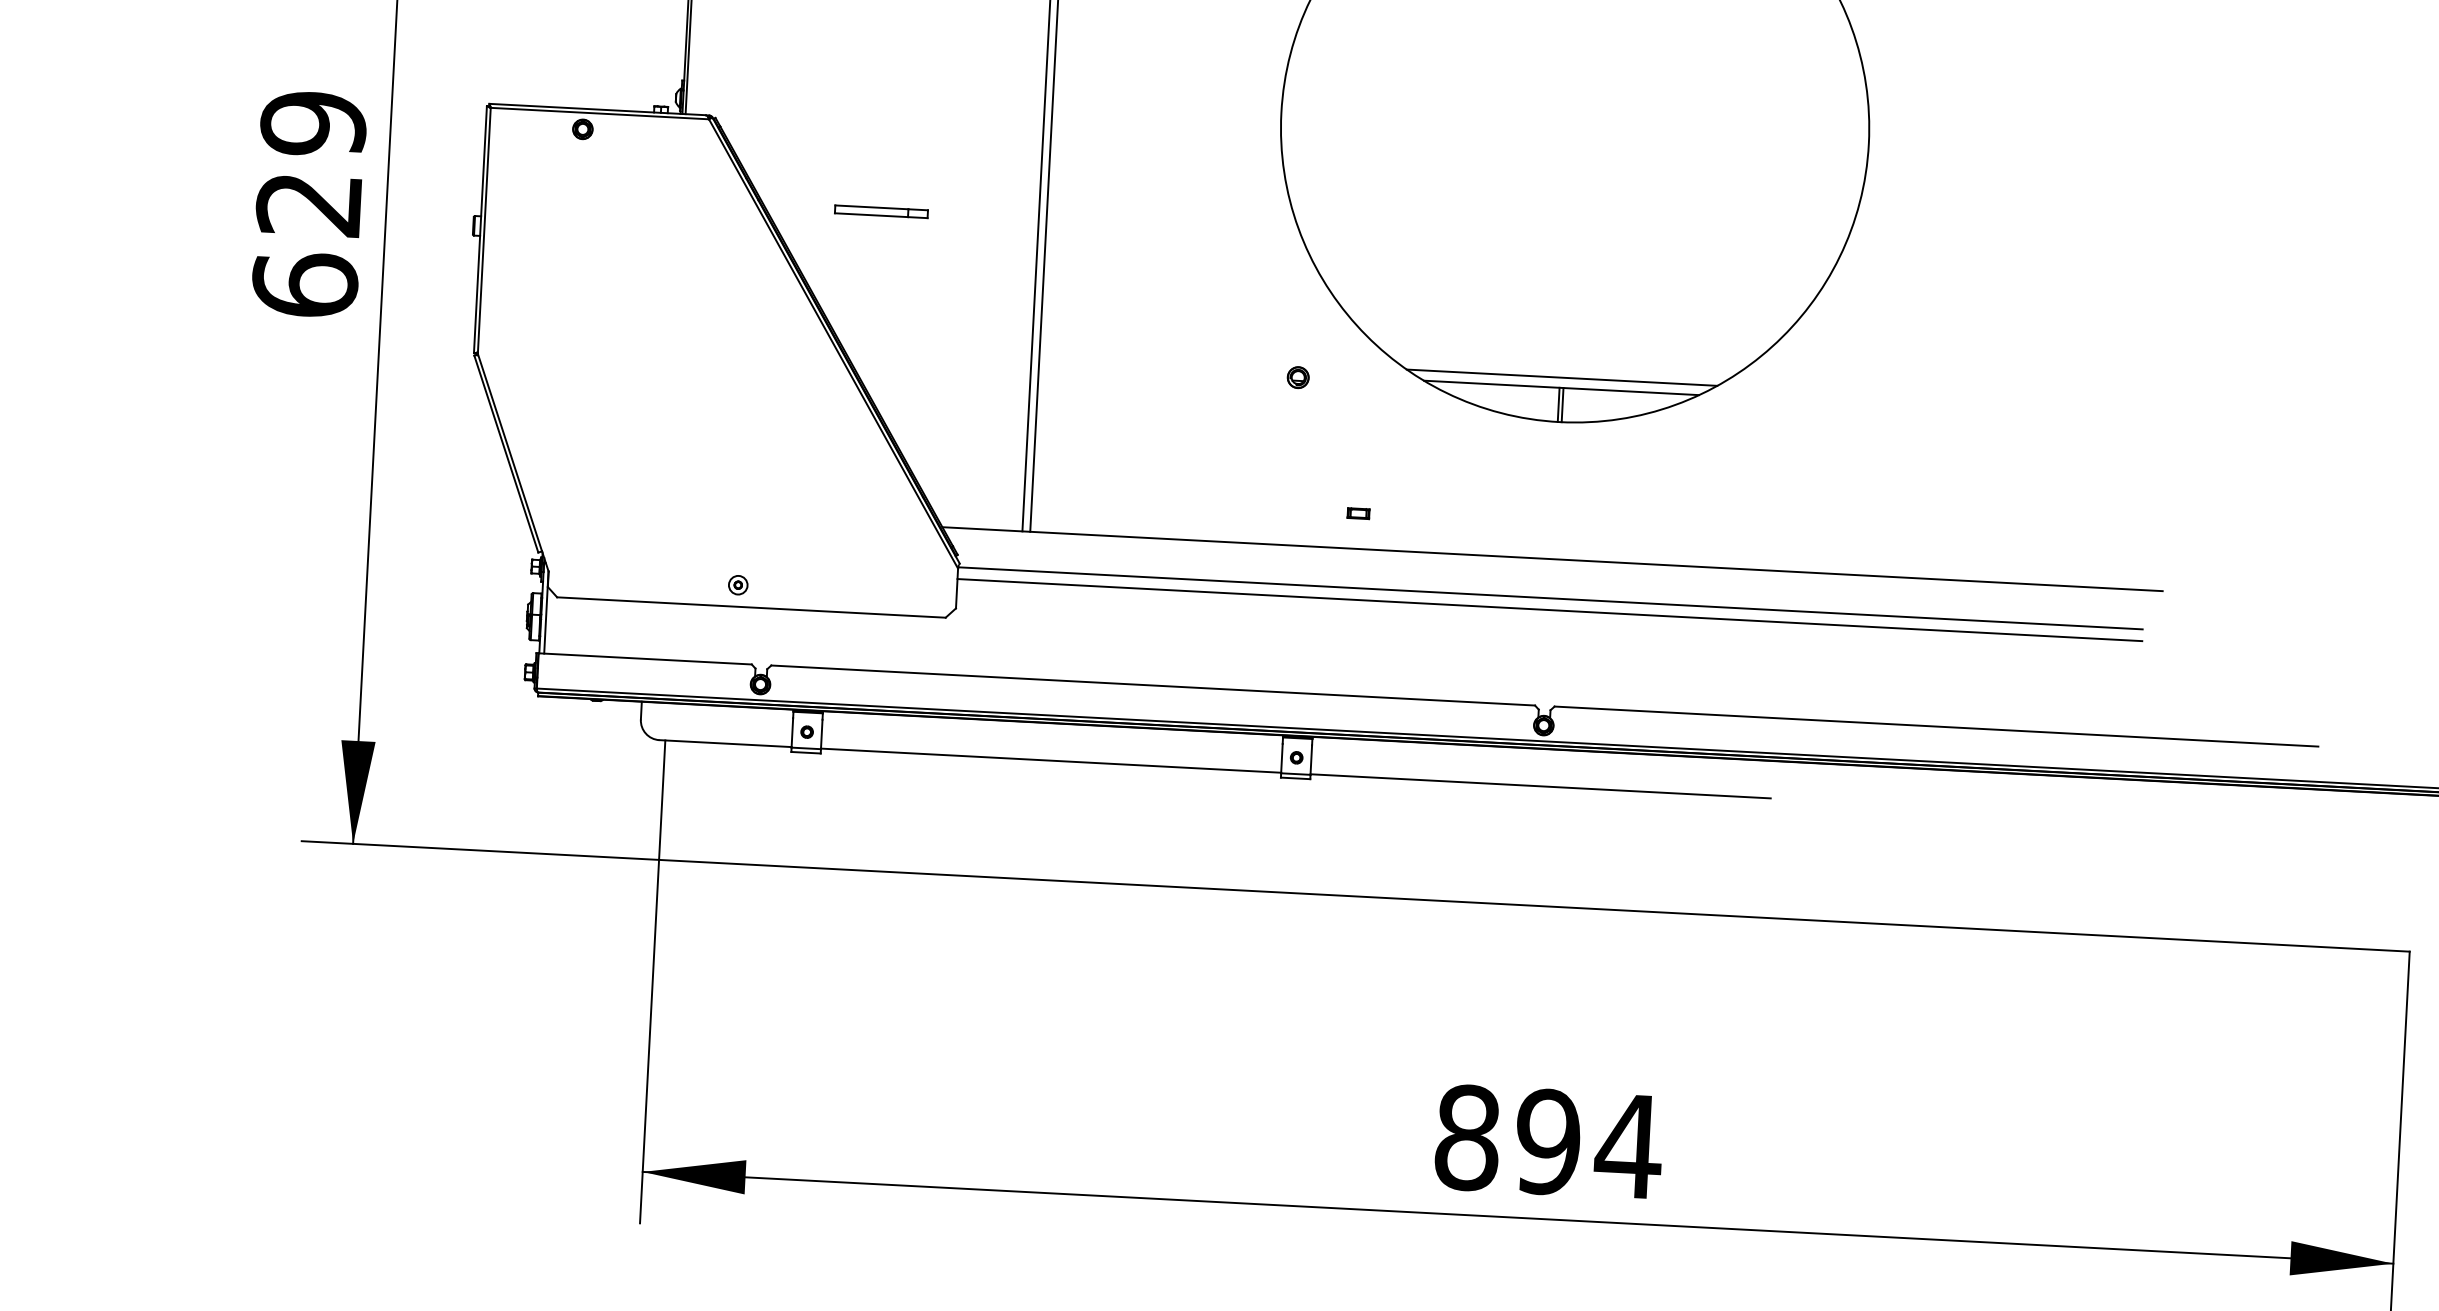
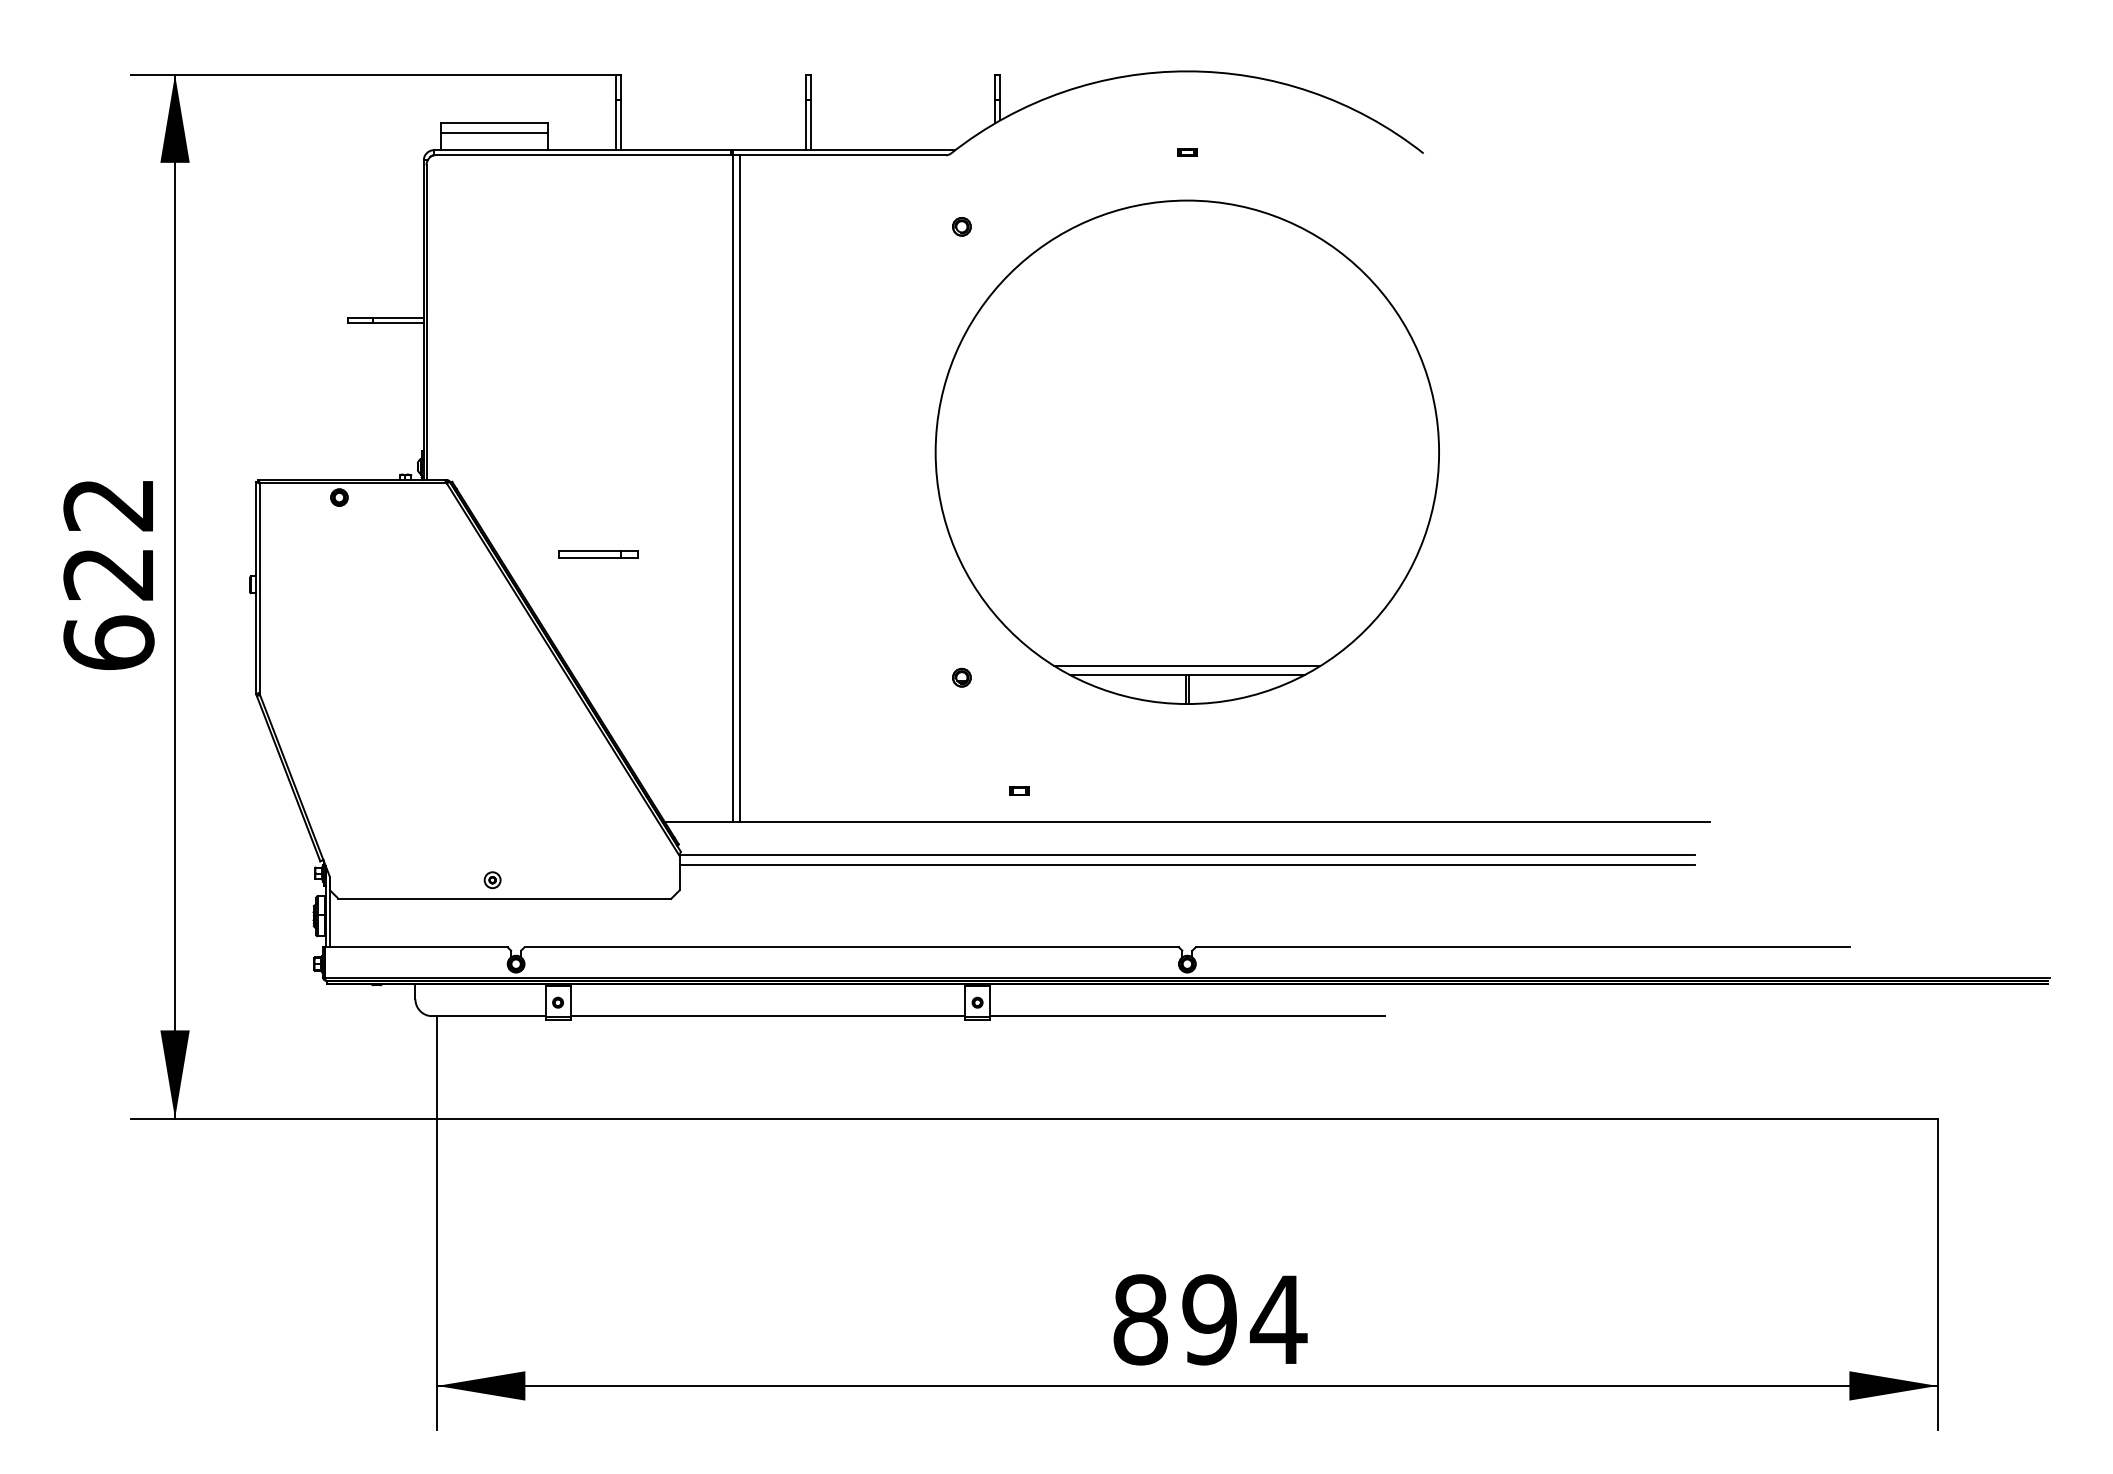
text: (312, 123) -> (108, 504), 629 -> 622

